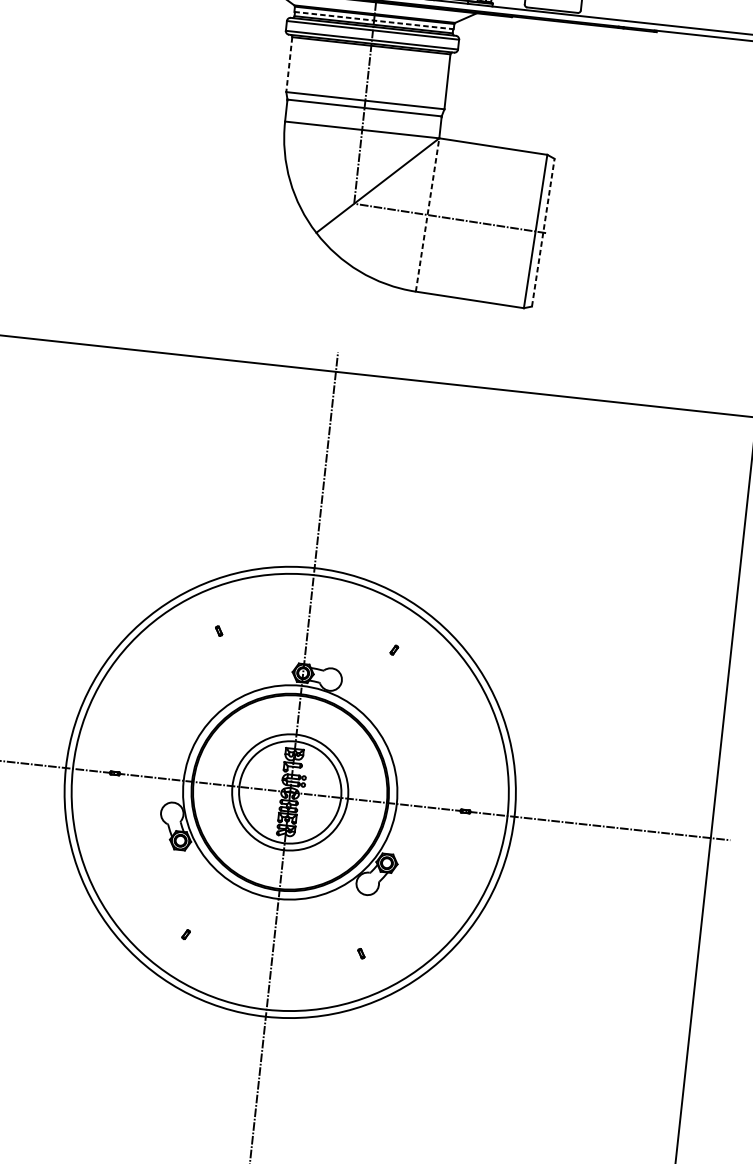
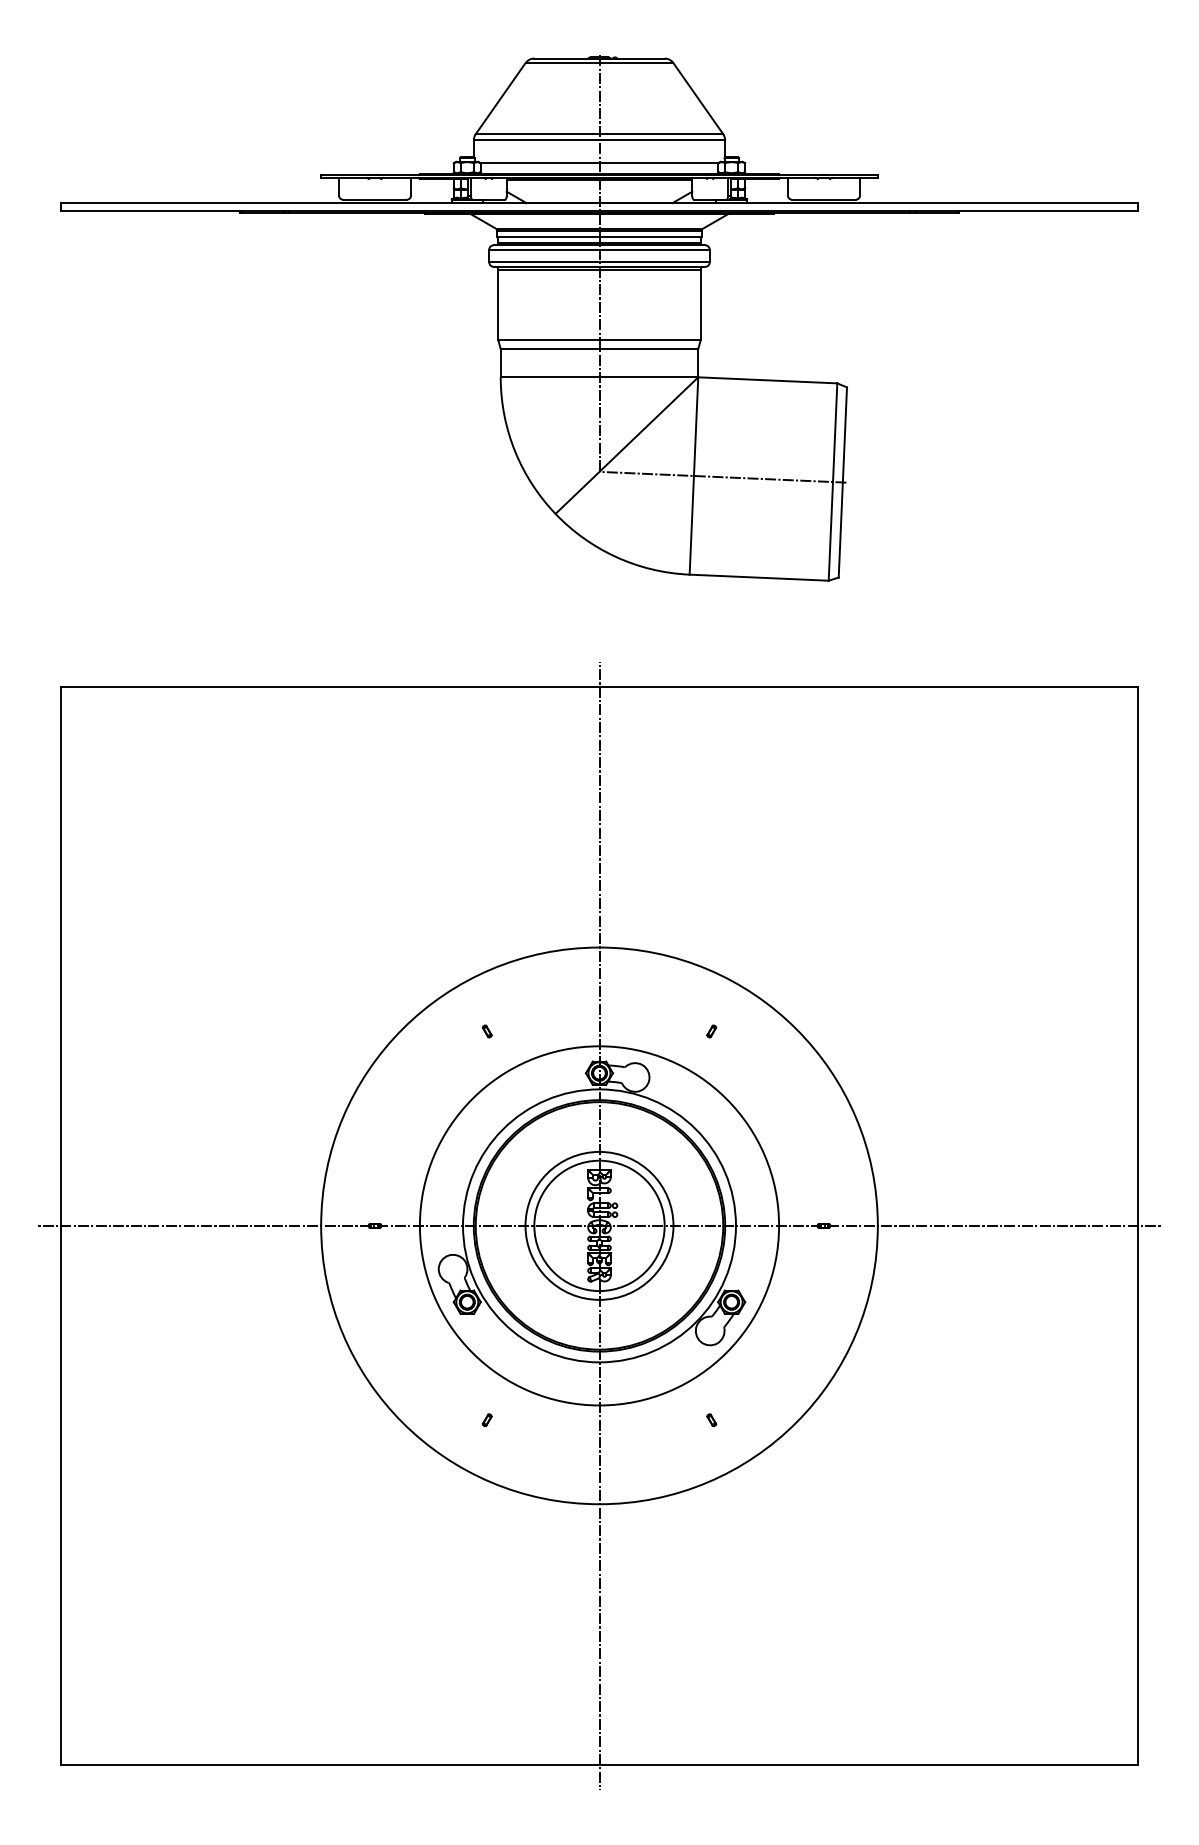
line: (374, 20) -> (600, 237), dashed -> solid
line: (289, 65) -> (498, 305), dashed -> solid
line: (427, 214) -> (693, 475), dashed -> solid
line: (543, 232) -> (842, 482), dashed -> solid
circle: (290, 792) -> (599, 1225), size x0.62

